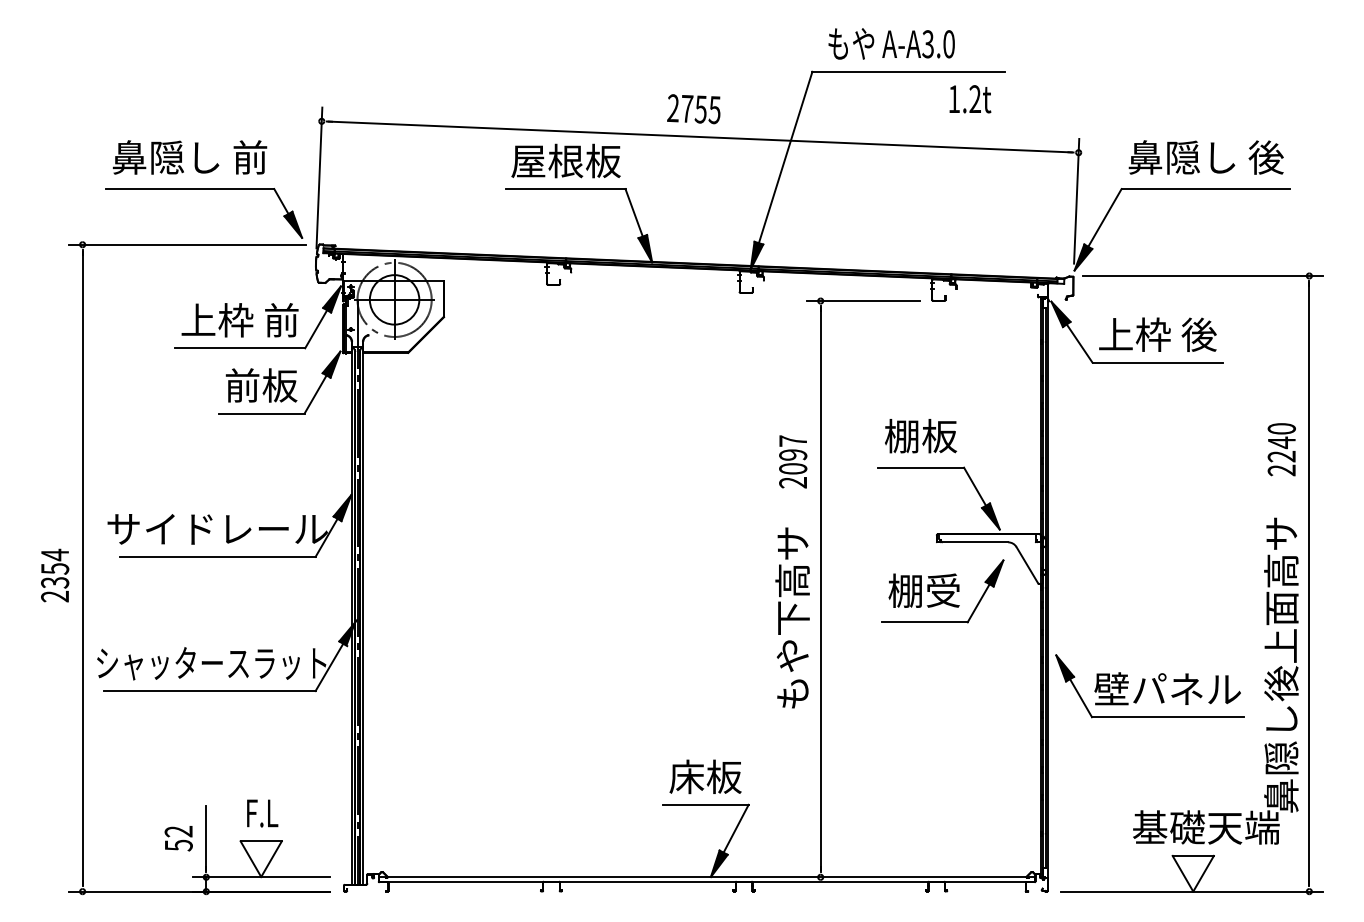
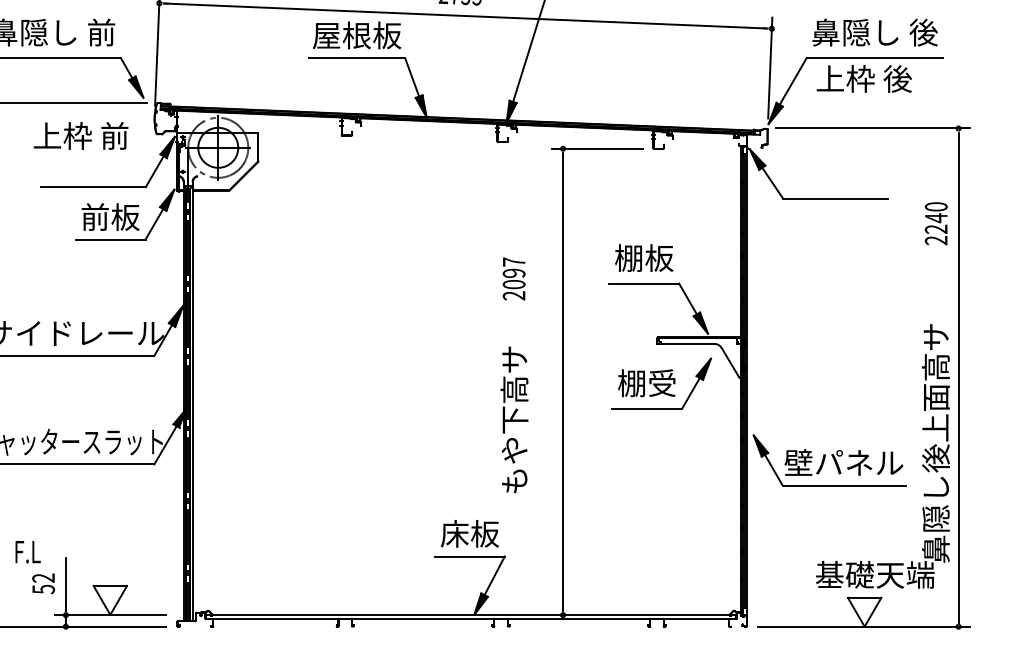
text: (239, 320) -> (80, 136), moved
text: (1157, 334) -> (864, 78), moved
text: (1281, 449) -> (936, 223), moved
text: (793, 461) -> (514, 278), moved
text: (792, 617) -> (514, 419), moved
text: (262, 813) -> (28, 552), moved

